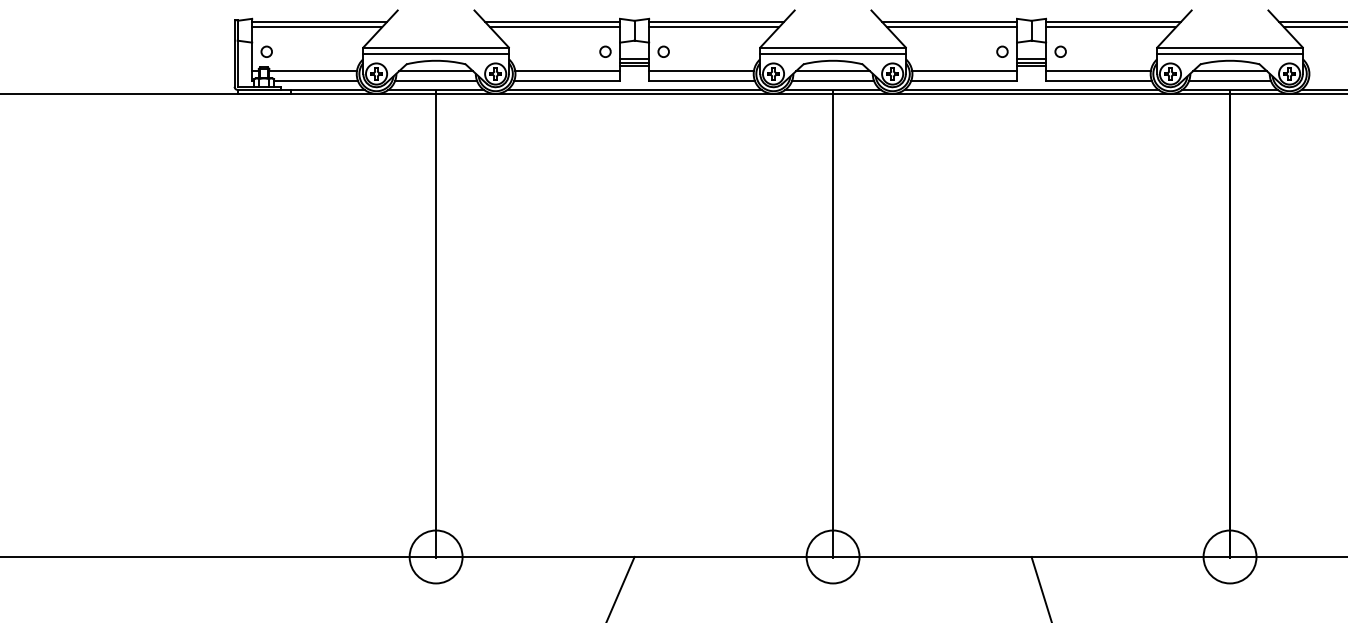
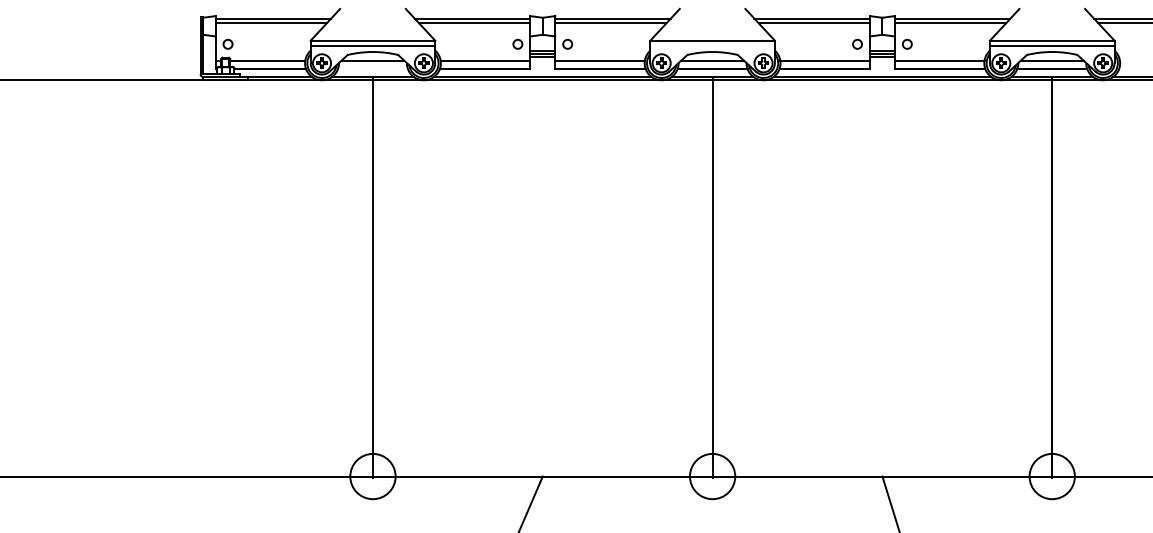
line: (832, 54) -> (712, 46), removed
line: (435, 80) -> (372, 68), removed

